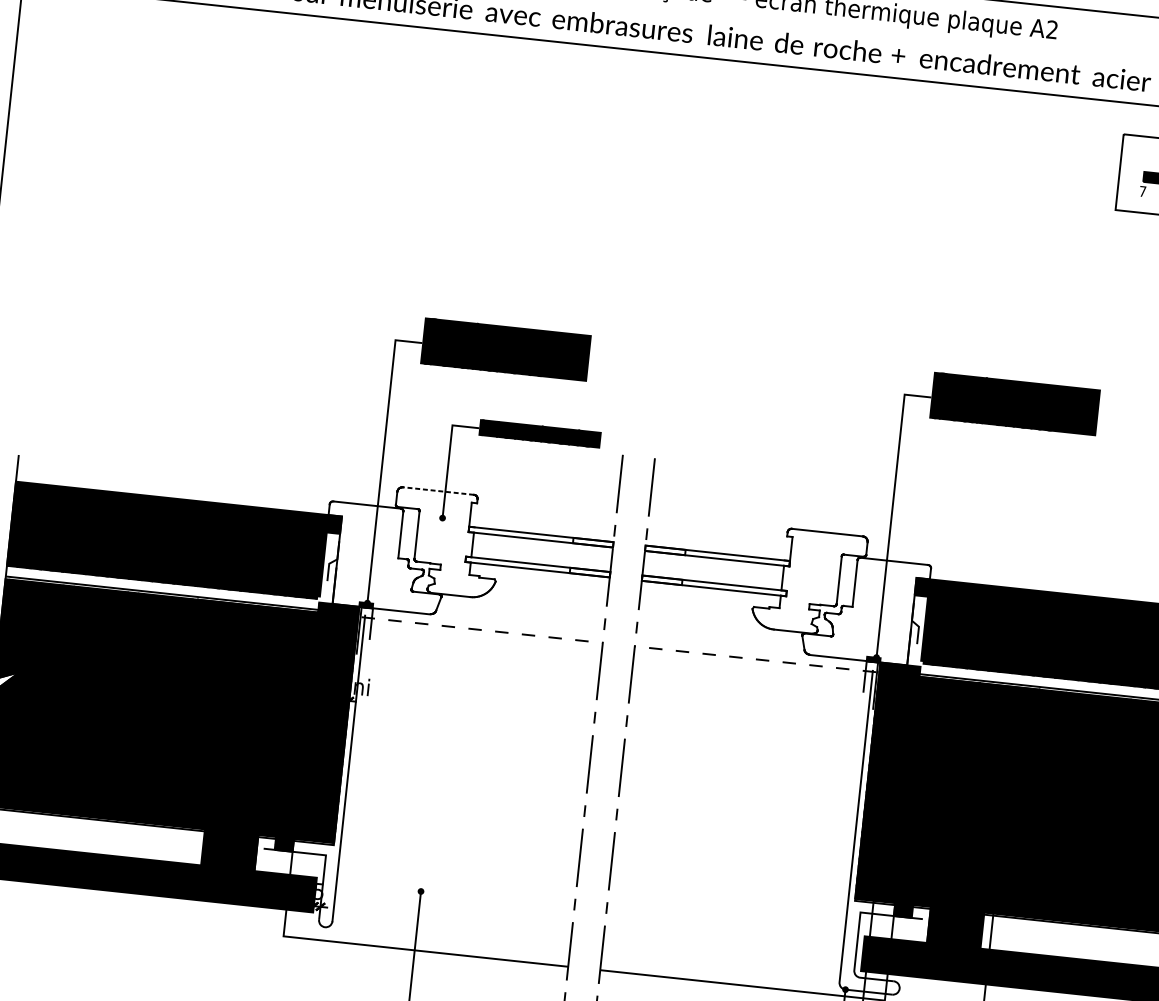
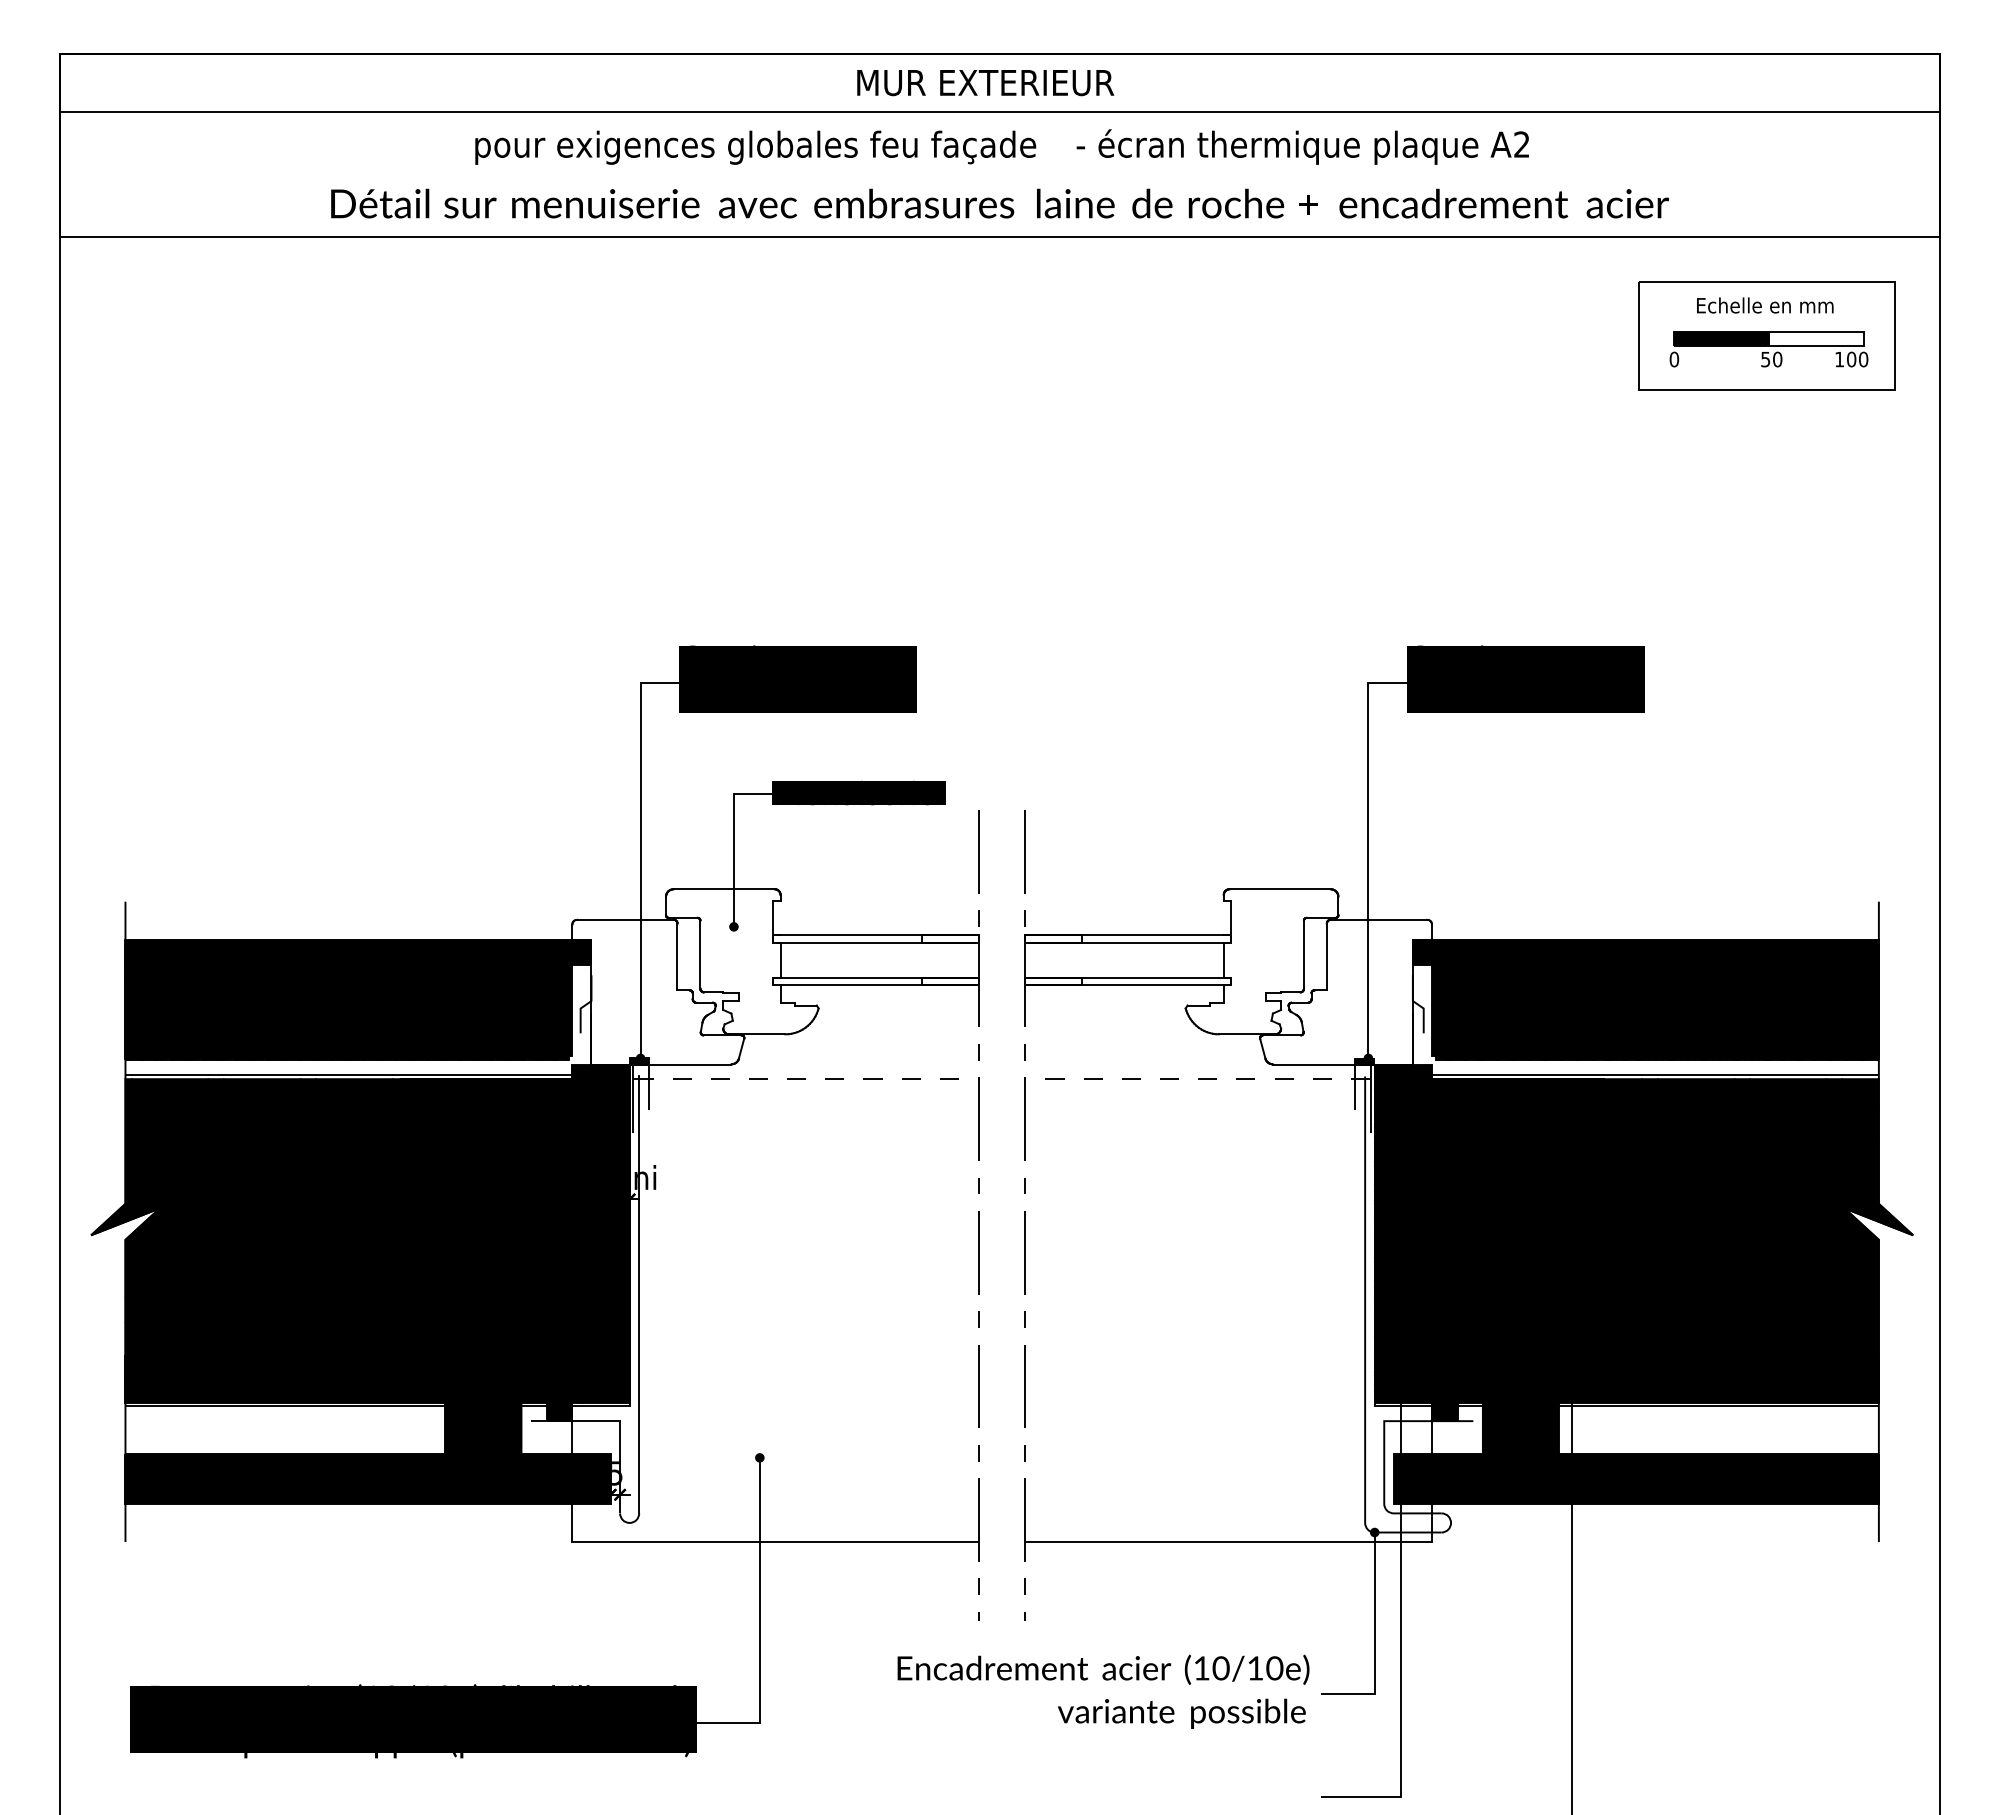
text: (1142, 191) -> (1674, 359), 7 -> 0
line: (438, 491) -> (724, 889), dashed -> solid

